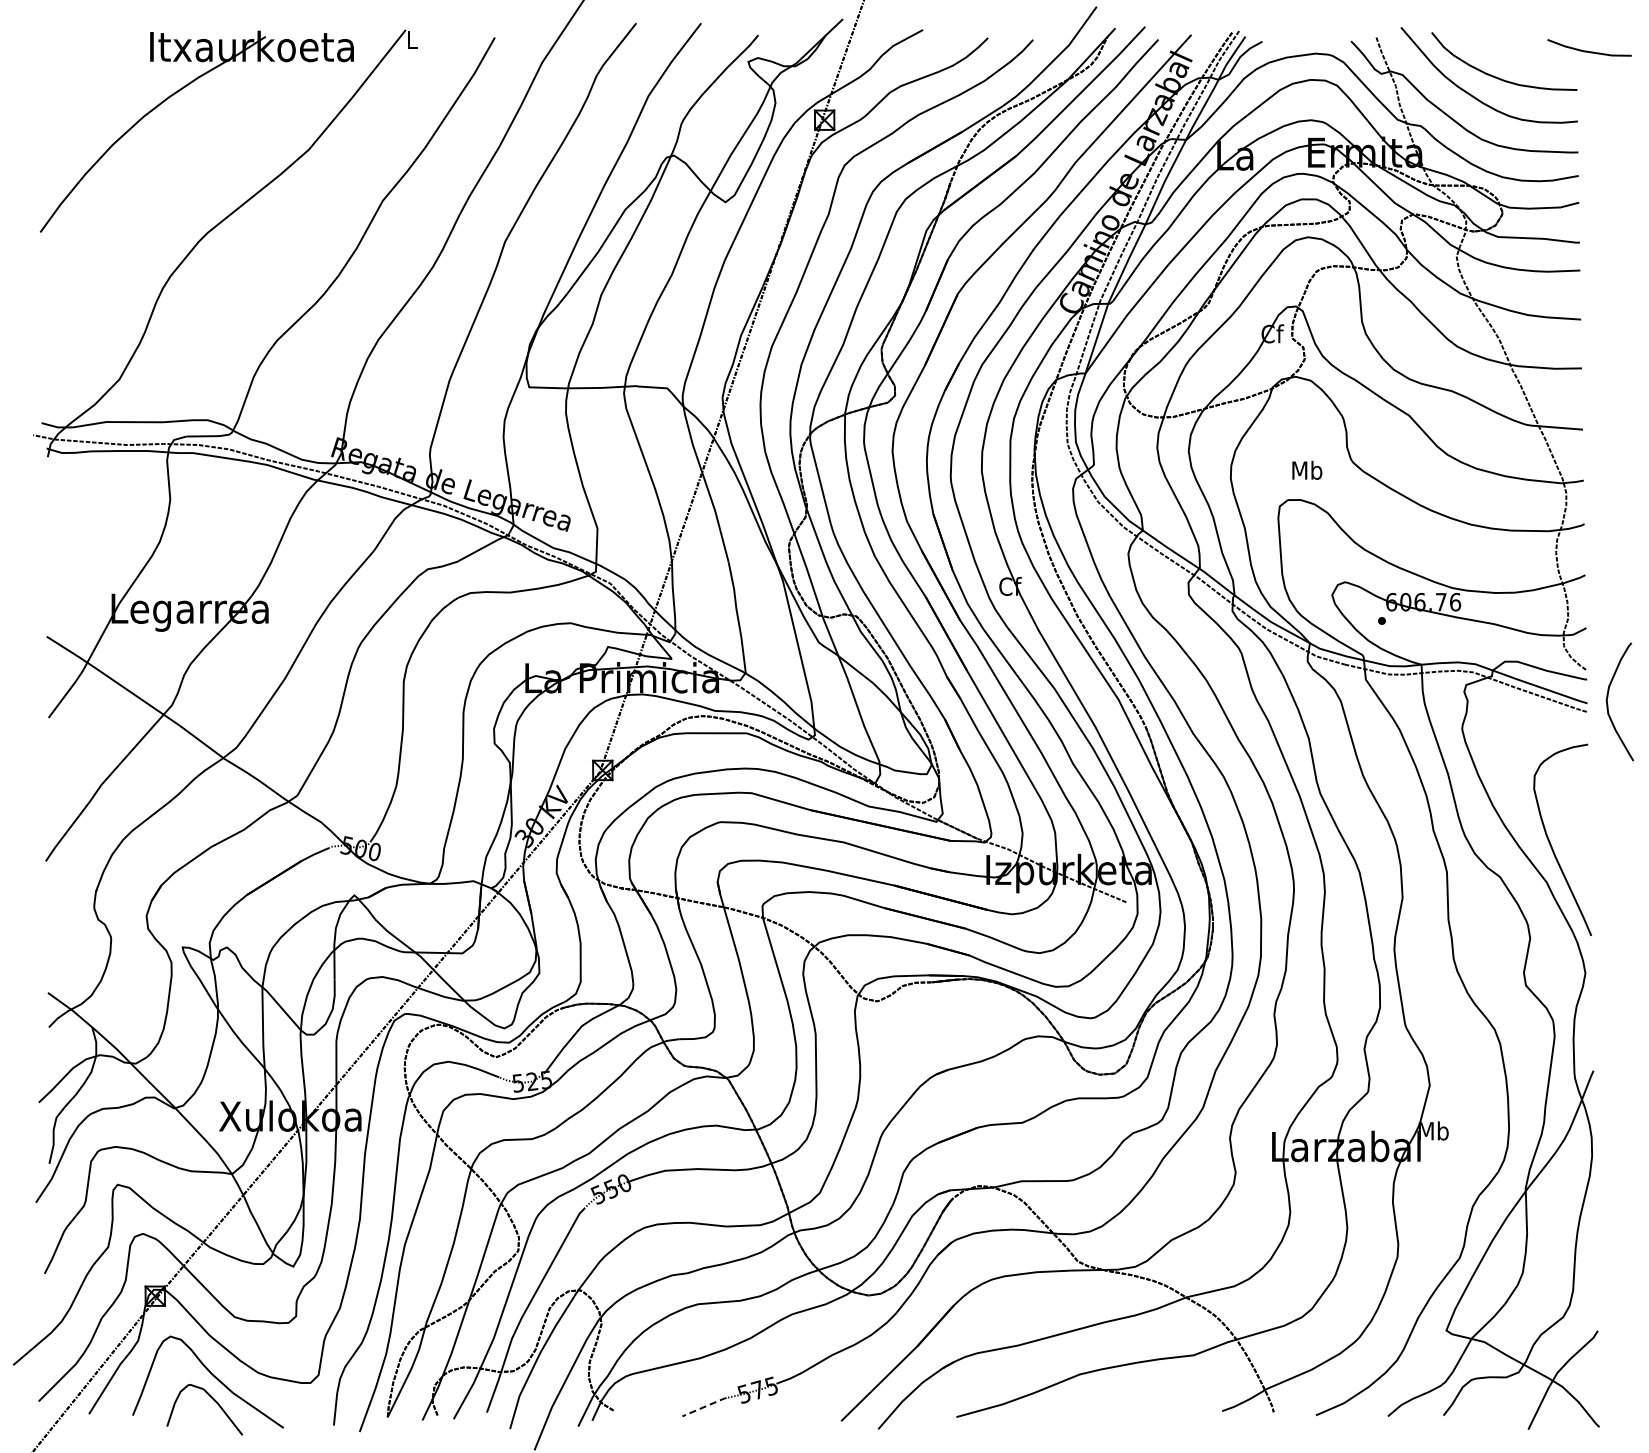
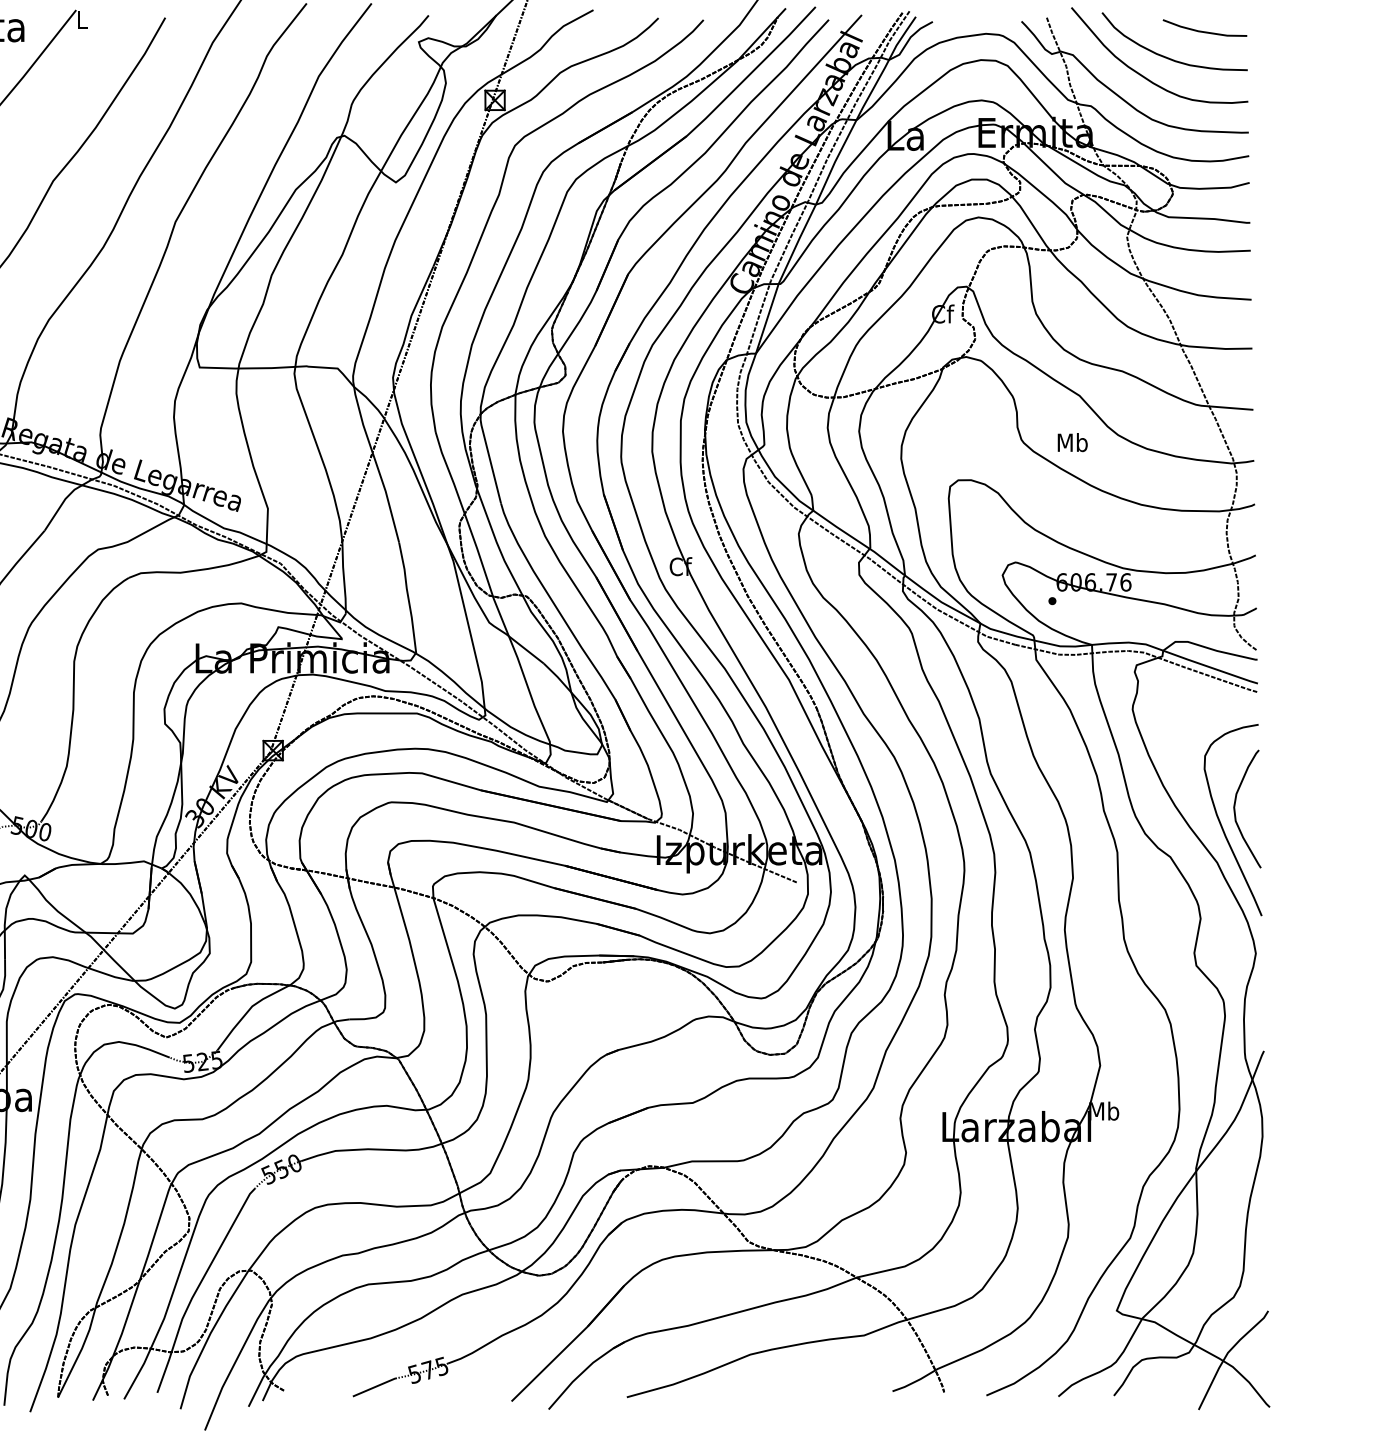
line: (1587, 50) -> (1202, 30), moved
text: (1307, 469) -> (1072, 441), moved
curve: (1608, 704) -> (1235, 811), moved
line: (705, 1406) -> (375, 1386), dashed -> solid

